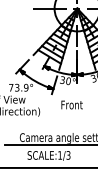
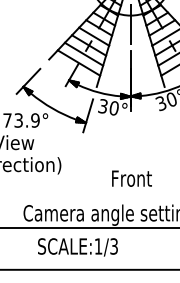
text: (71, 104) -> (130, 177), moved

